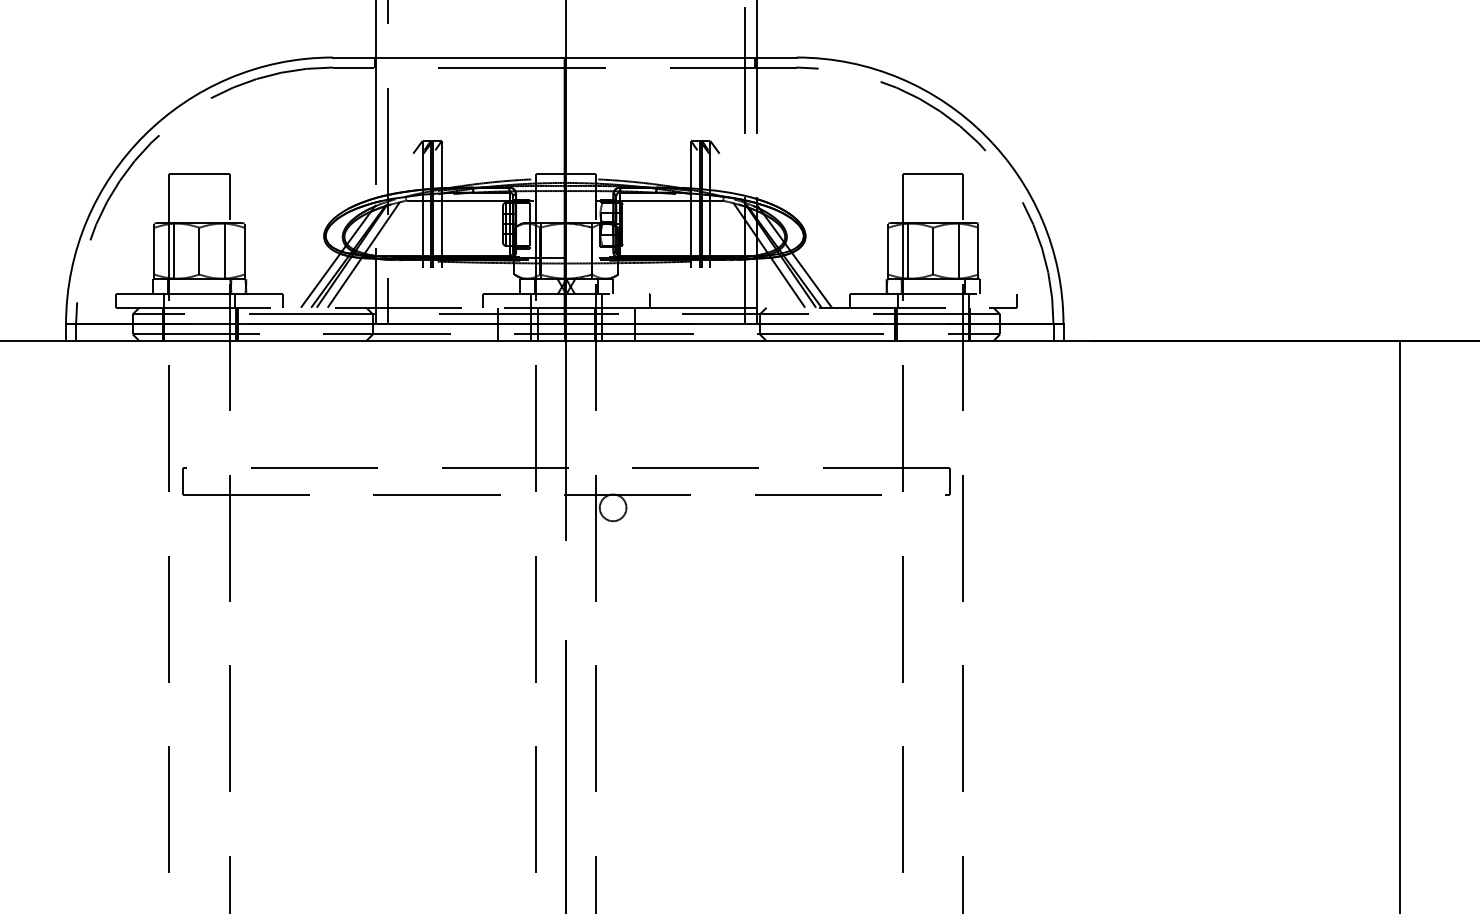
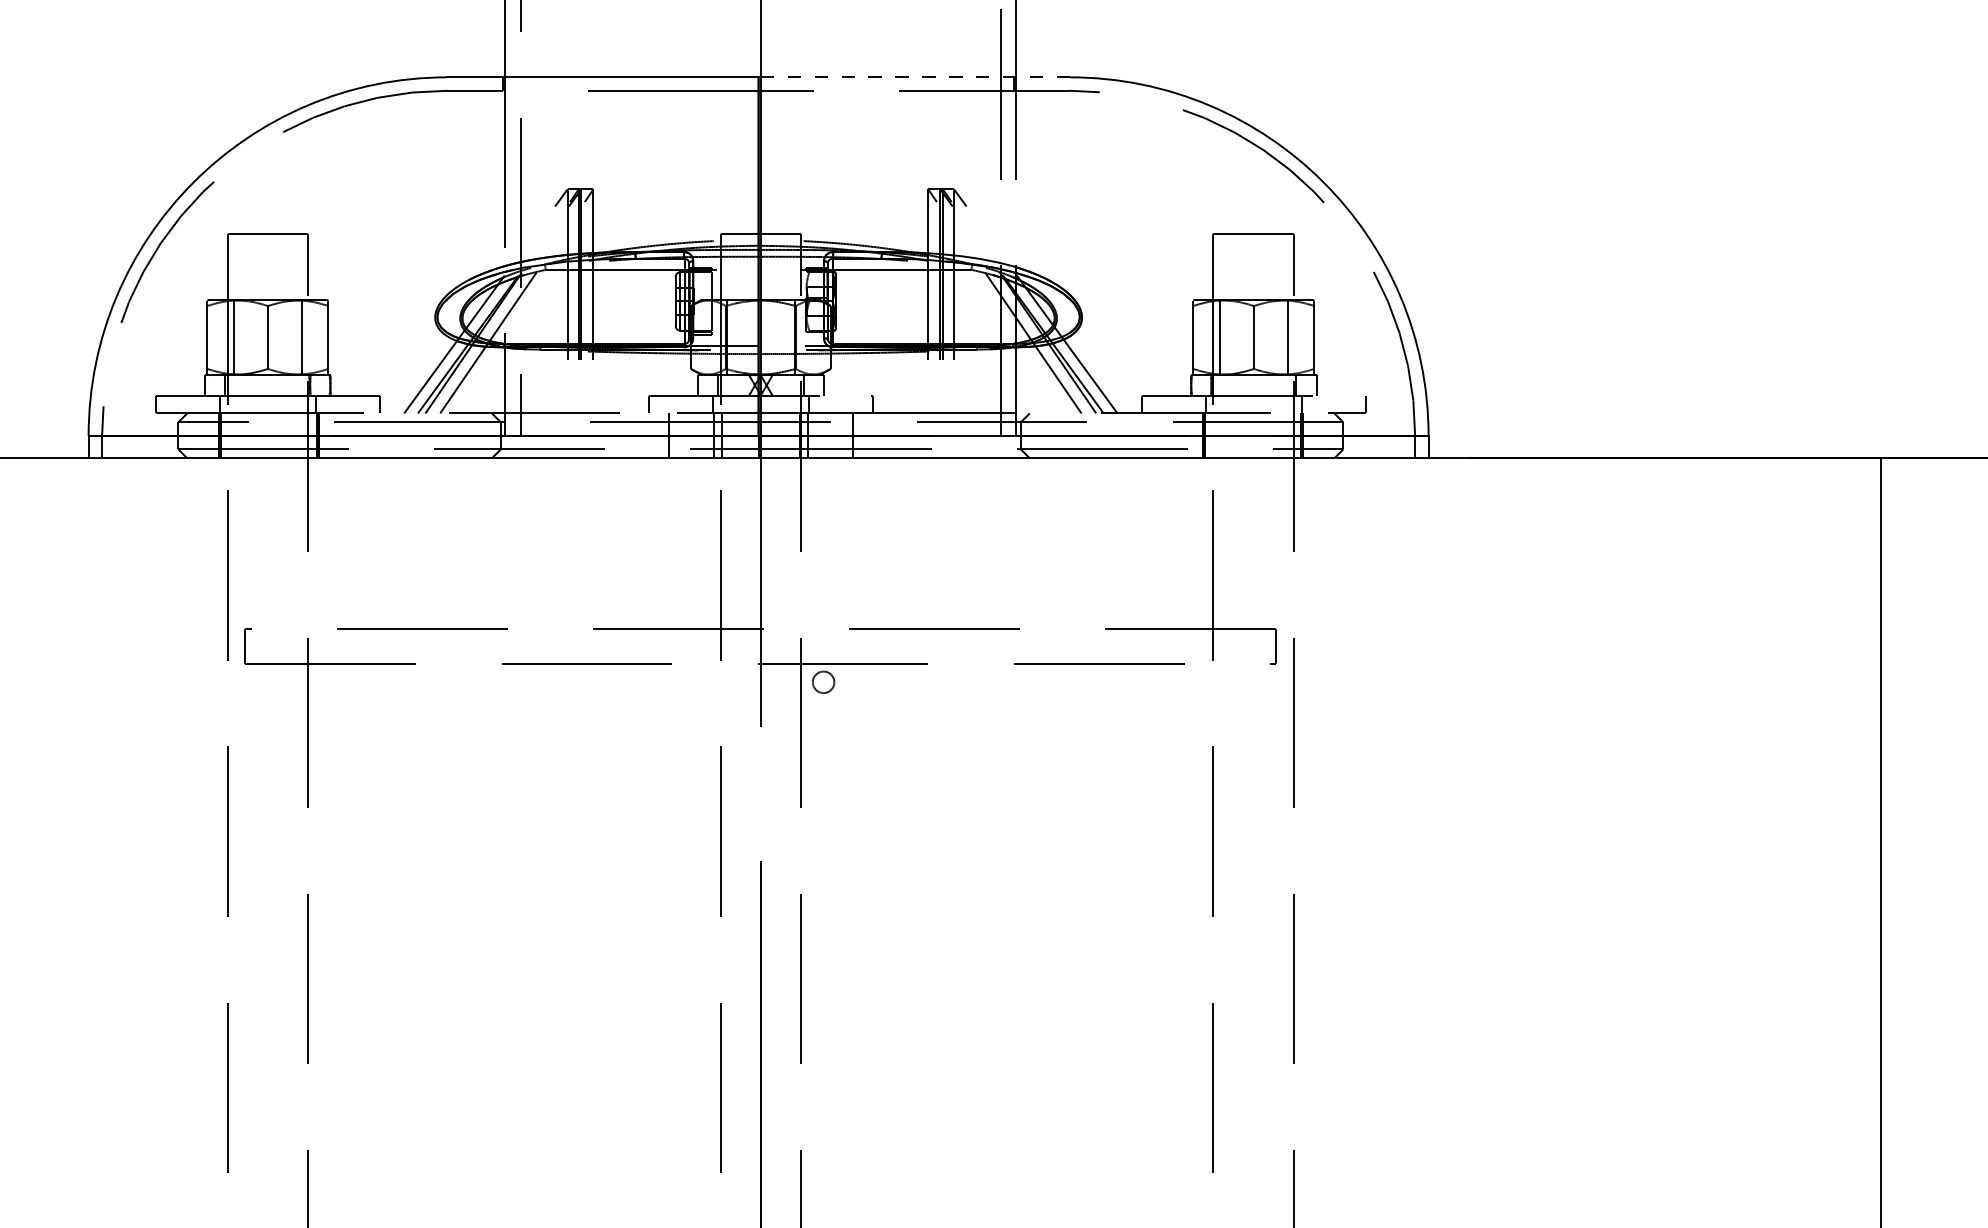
line: (680, 57) -> (914, 77), solid -> dashed
circle: (613, 507) -> (823, 682), size x0.6

